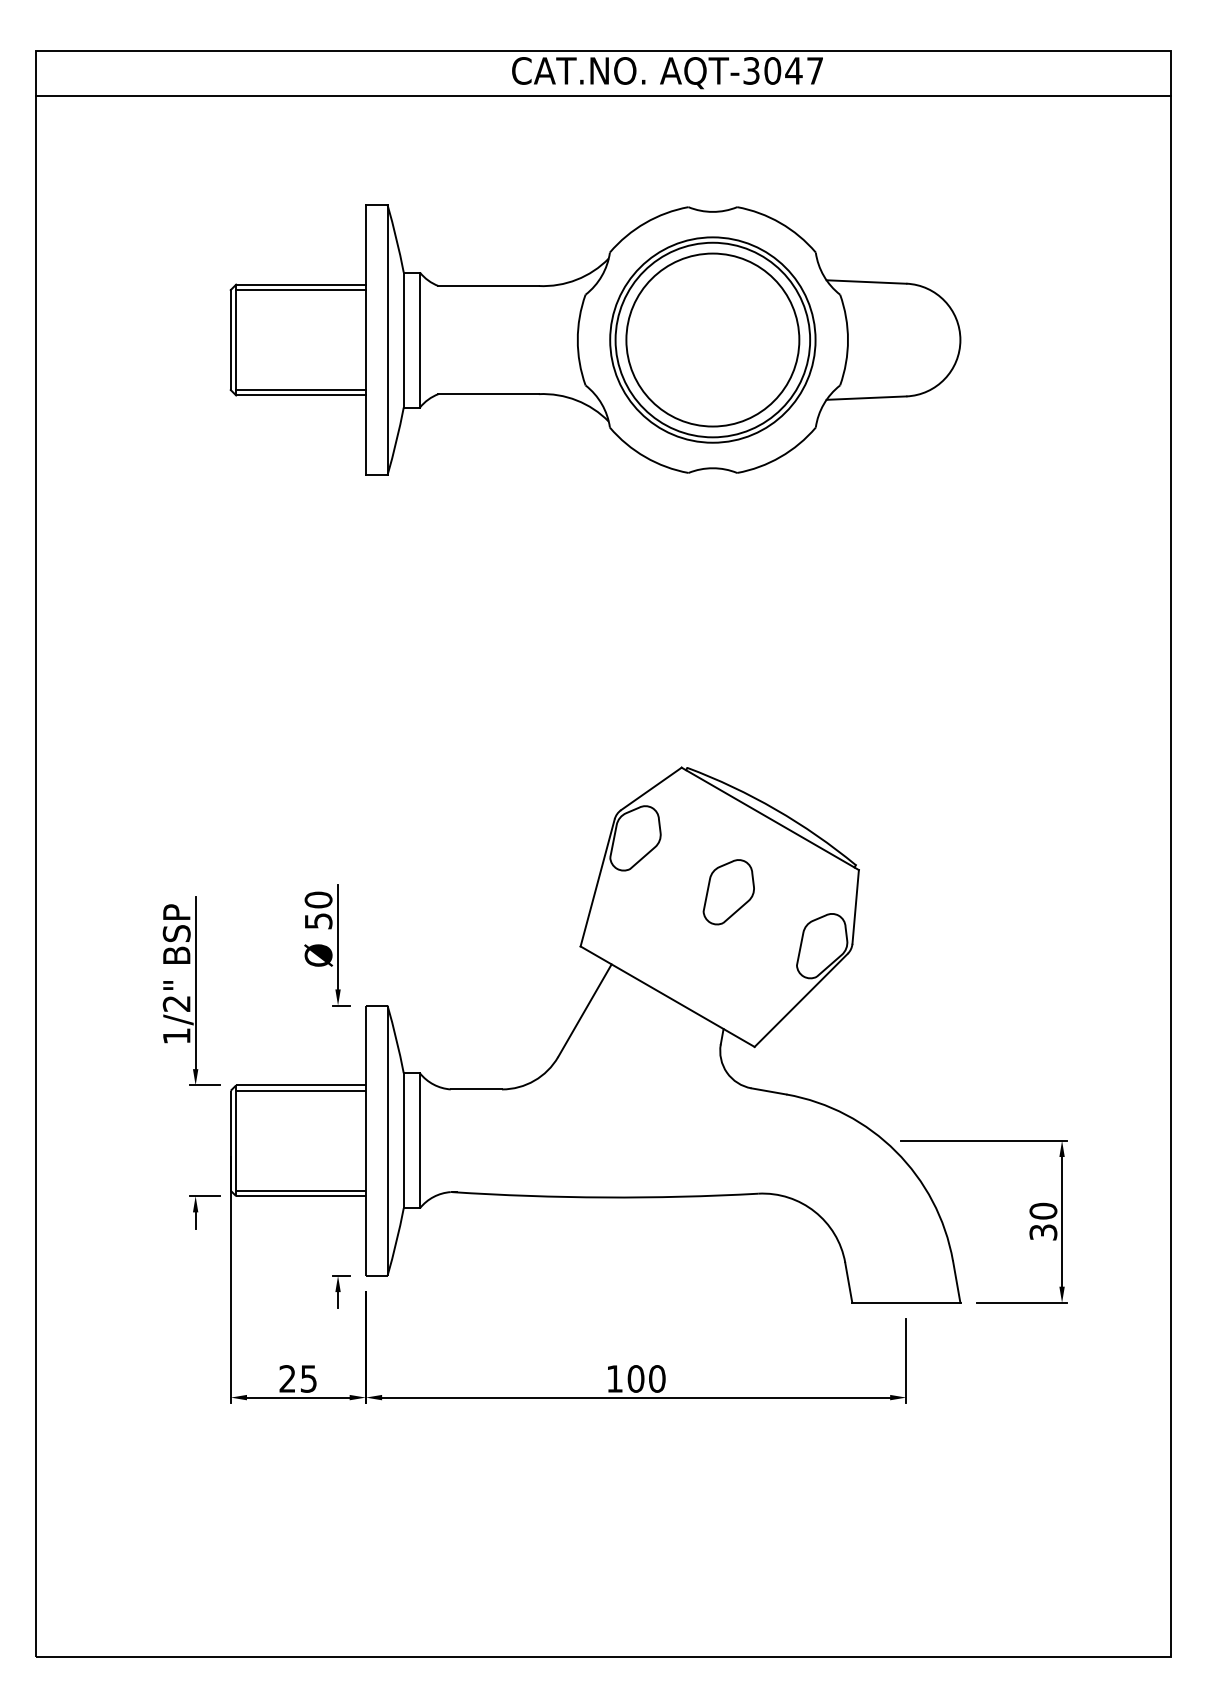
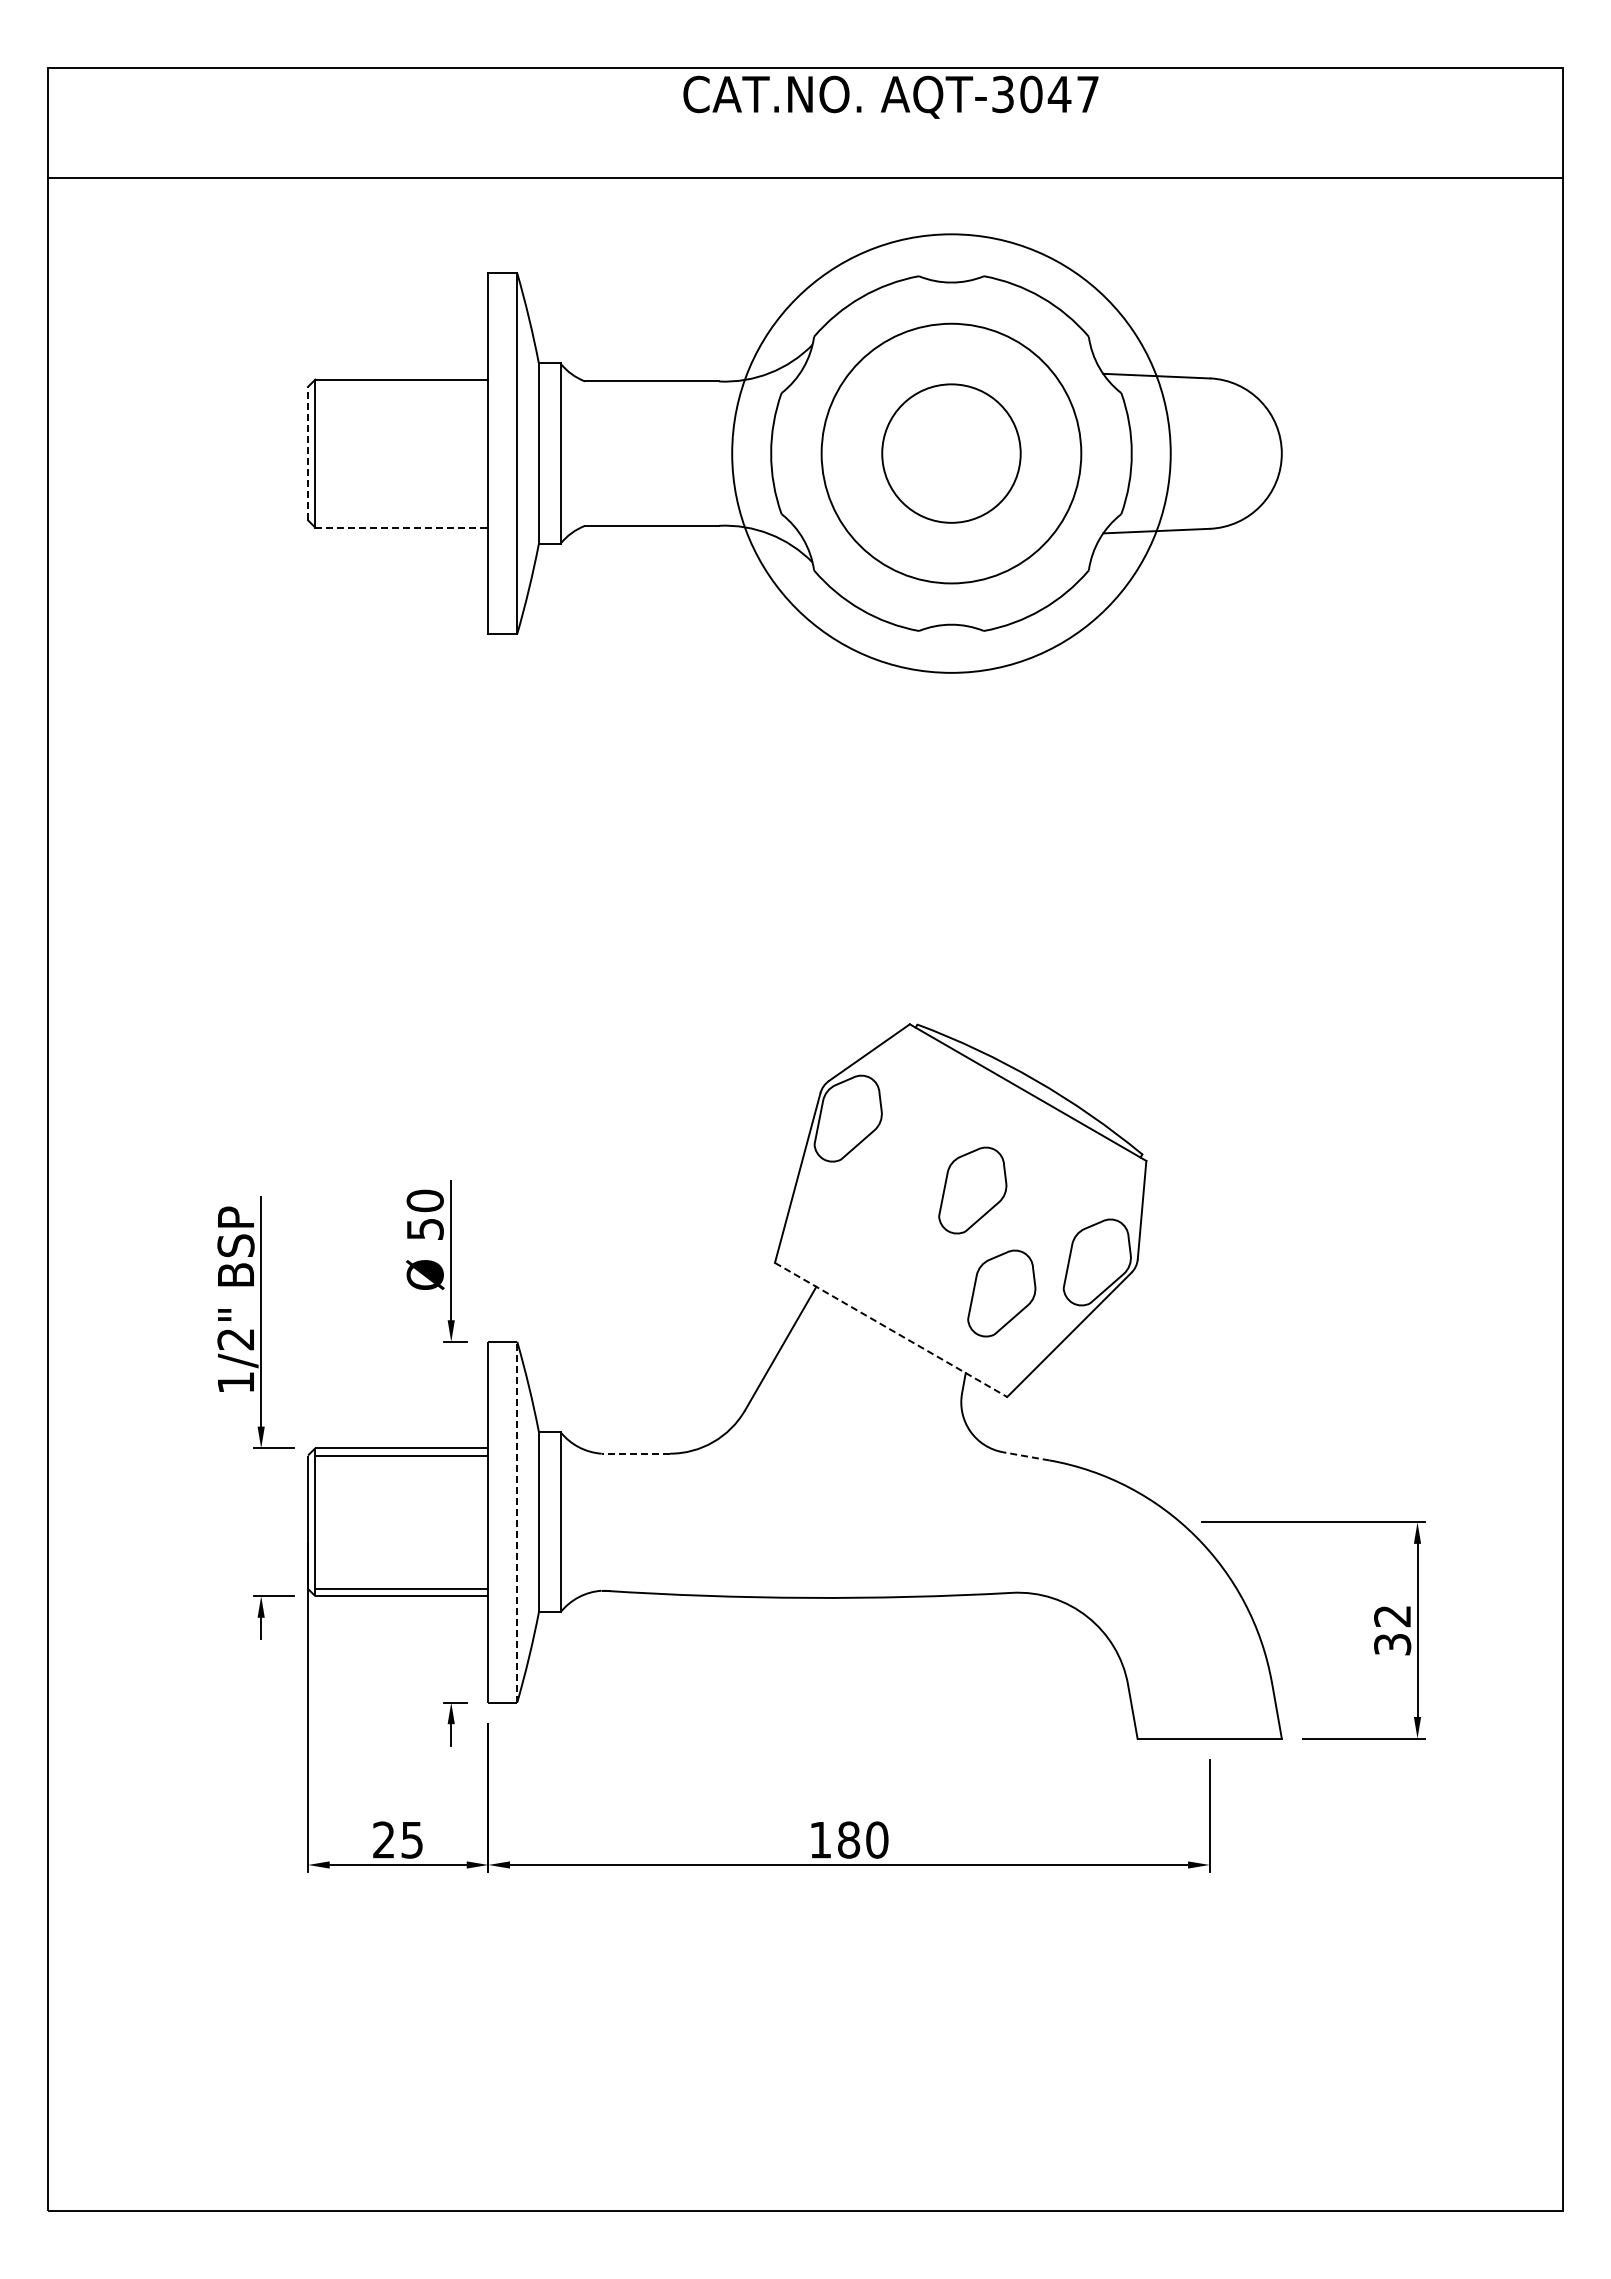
line: (603, 95) -> (805, 177), moved
line: (300, 289) -> (401, 386), removed
line: (231, 339) -> (308, 453), solid -> dashed
circle: (712, 339) -> (951, 453), size x0.6
circle: (712, 339) -> (951, 453), size x1.6
line: (300, 390) -> (401, 520), removed
line: (300, 395) -> (401, 527), solid -> dashed
part: (750, 969) -> (1001, 1293), added
line: (667, 997) -> (891, 1330), solid -> dashed
line: (476, 1089) -> (635, 1453), solid -> dashed
line: (769, 1091) -> (1026, 1456), solid -> dashed
line: (387, 1140) -> (517, 1521), solid -> dashed
text: (1043, 1211) -> (1392, 1616), 30 -> 32
text: (635, 1378) -> (848, 1839), 100 -> 180

